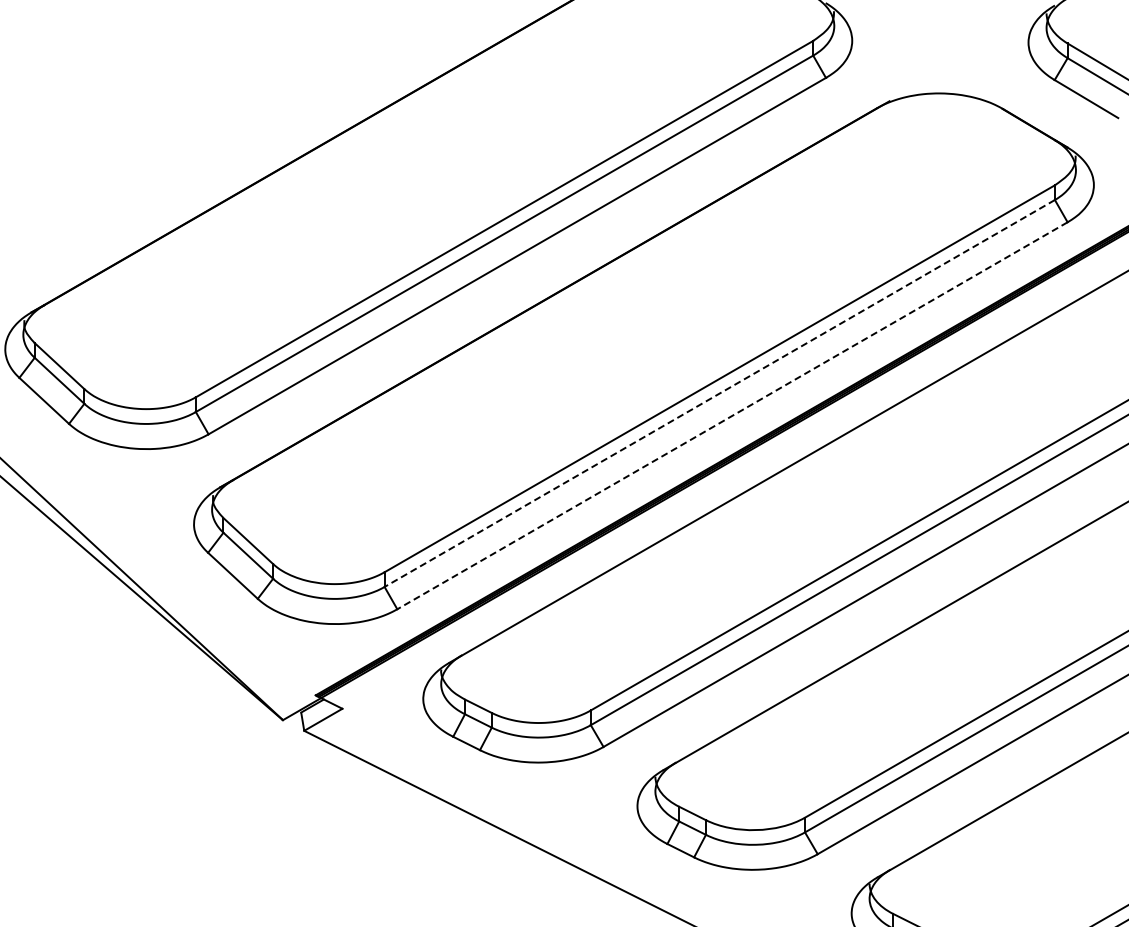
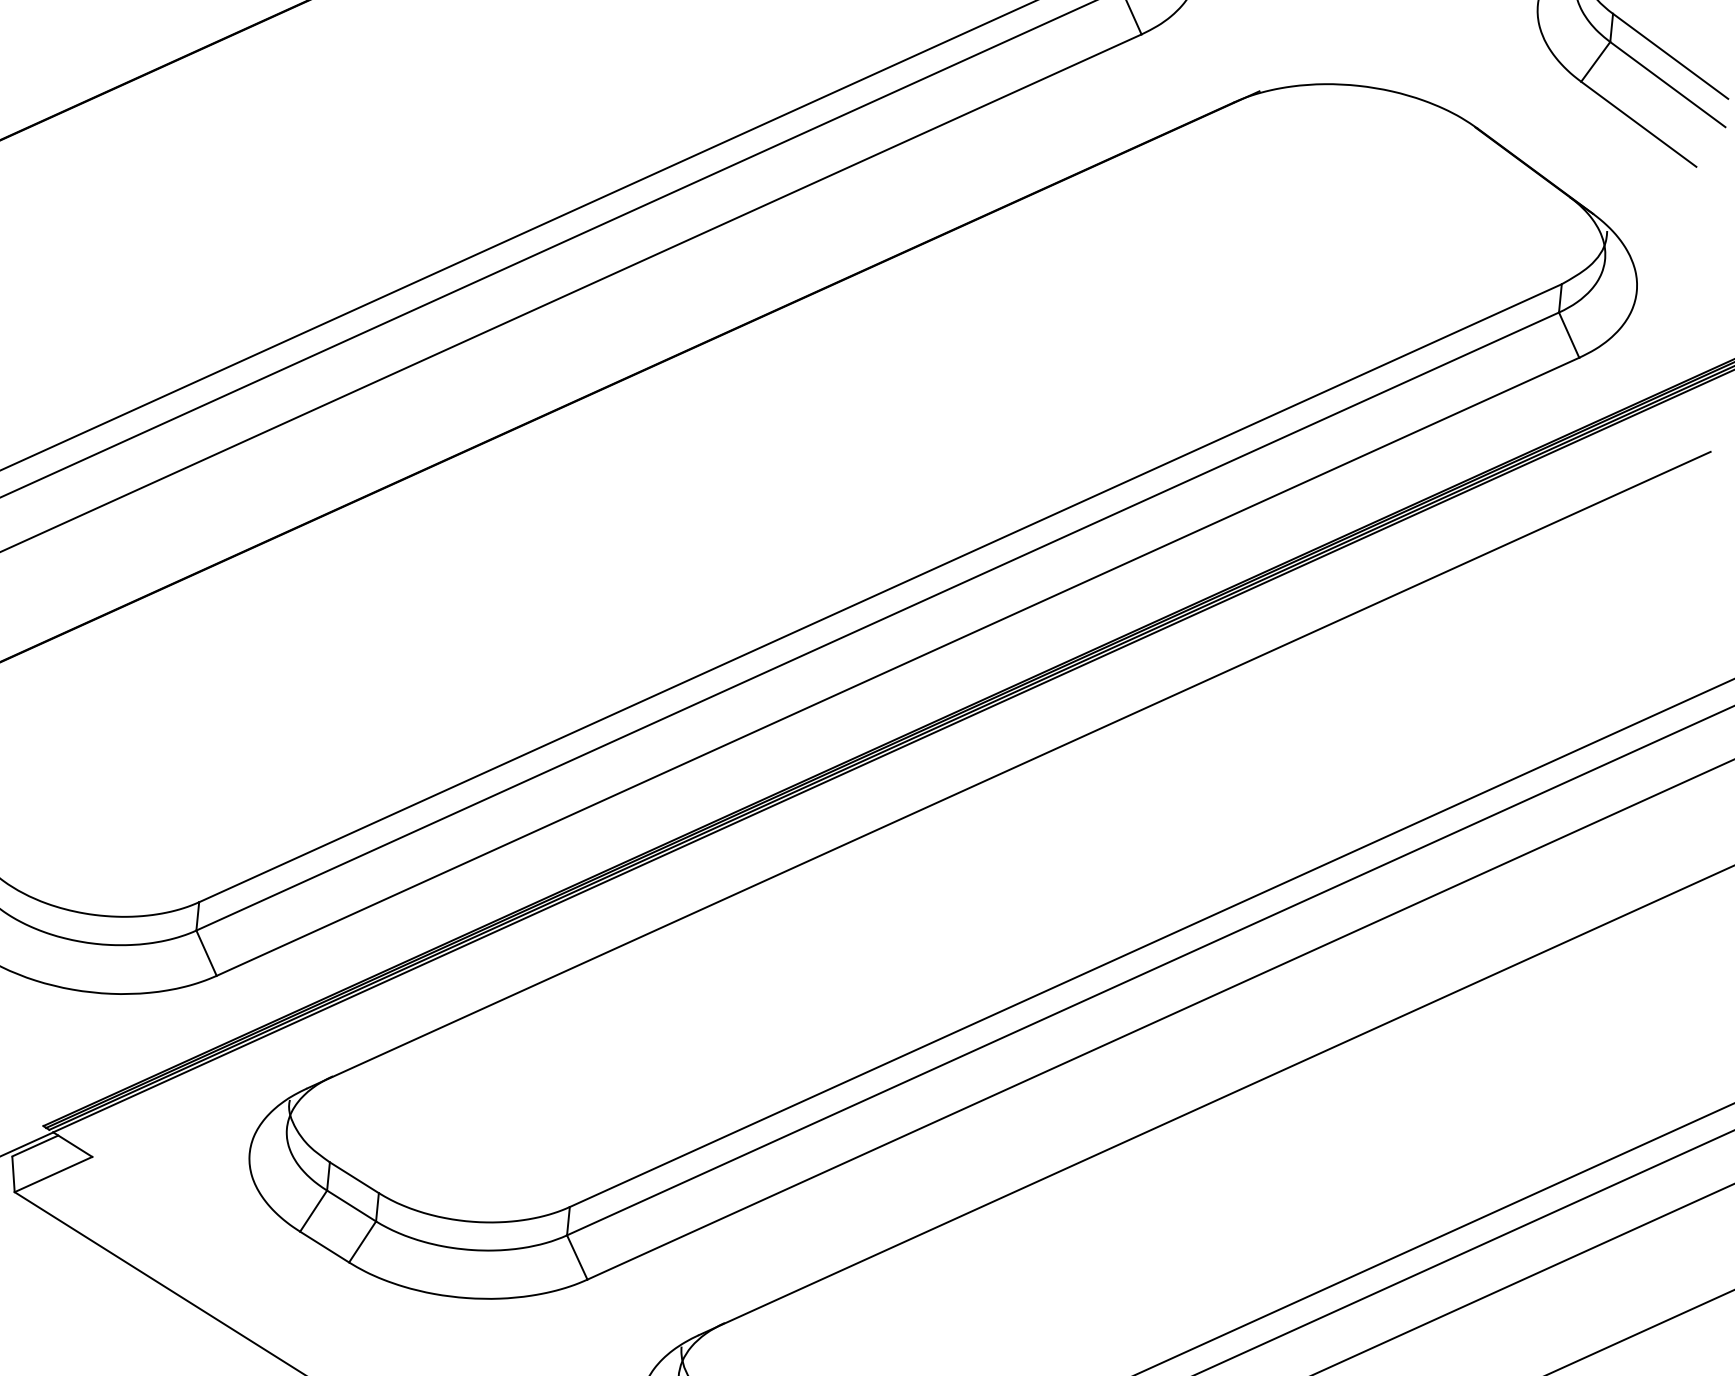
line: (719, 393) -> (877, 621), dashed -> solid
line: (732, 415) -> (898, 666), dashed -> solid

